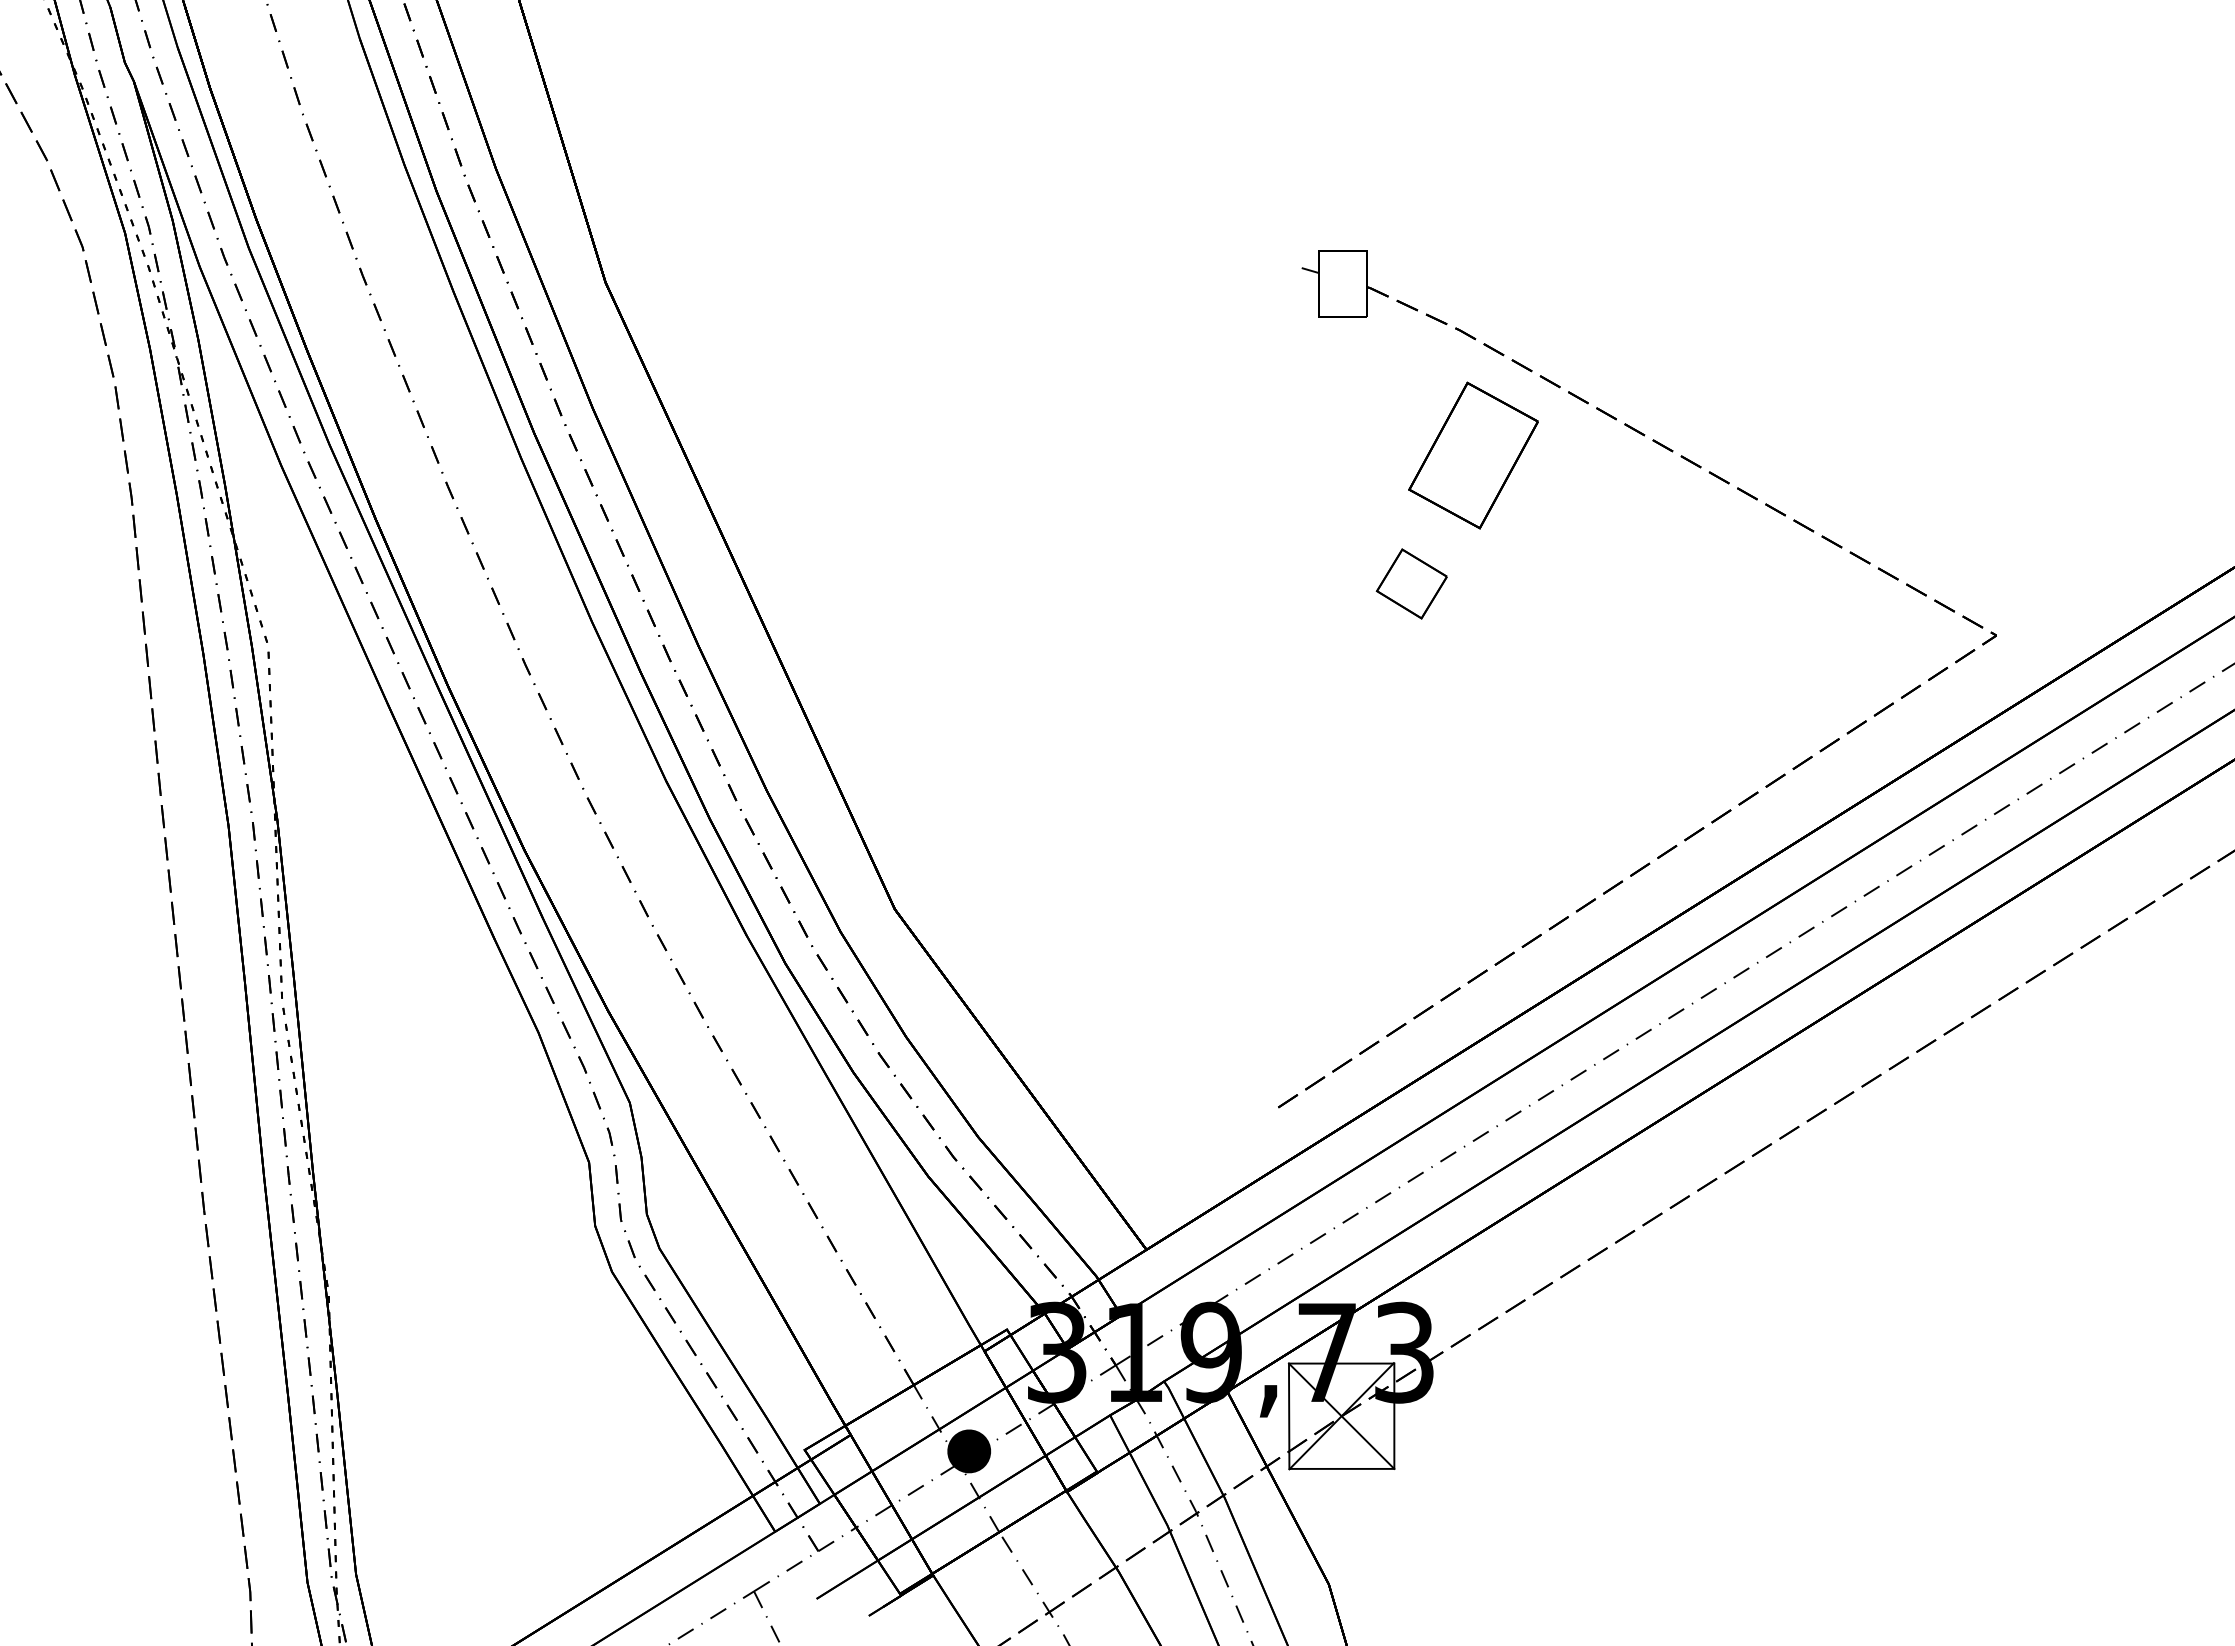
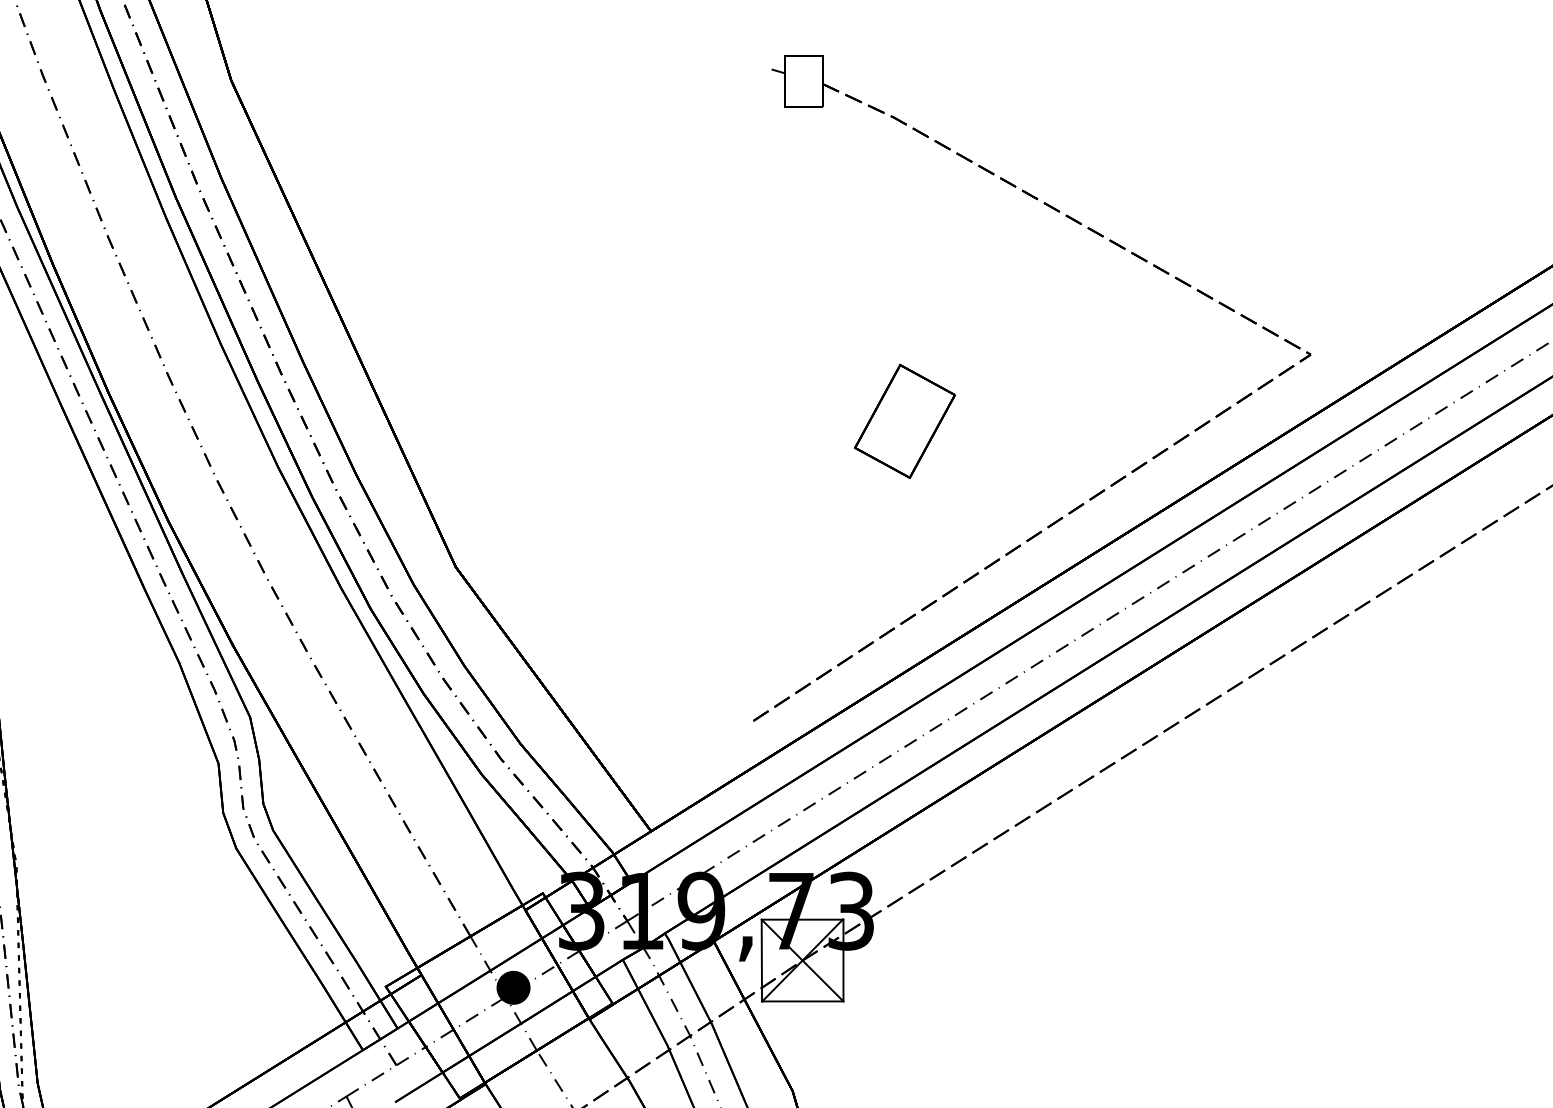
part: (1473, 455) -> (904, 421), moved
part: (1411, 583) -> (856, 314), removed

